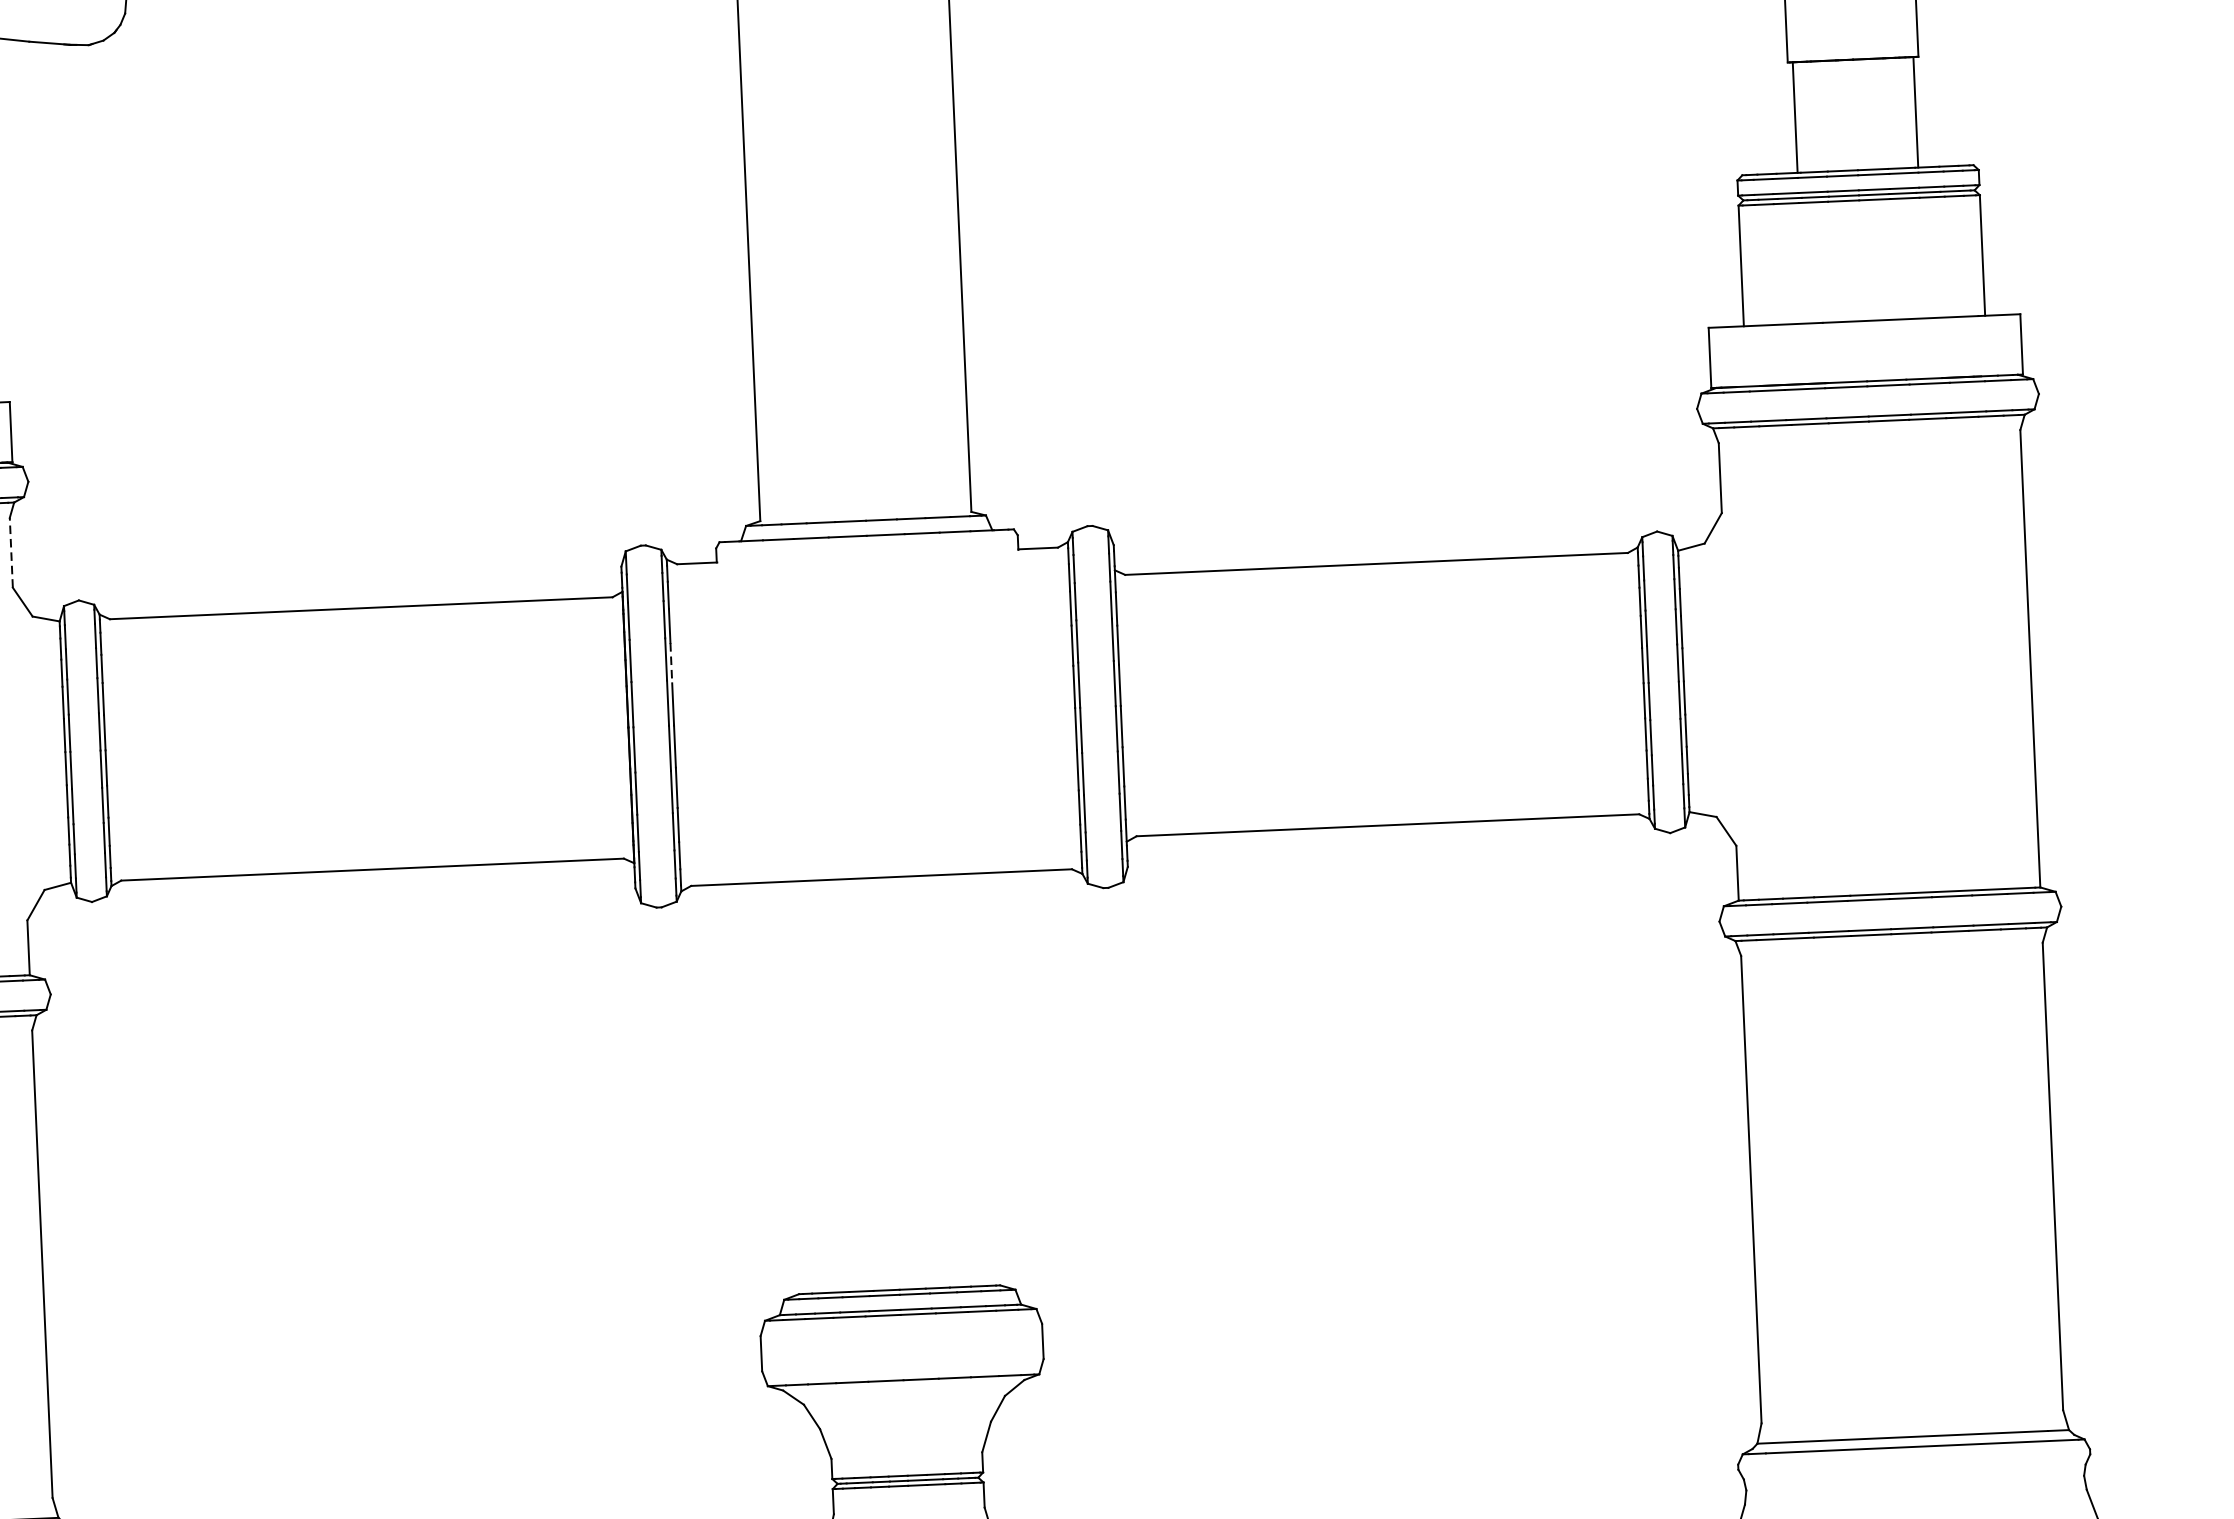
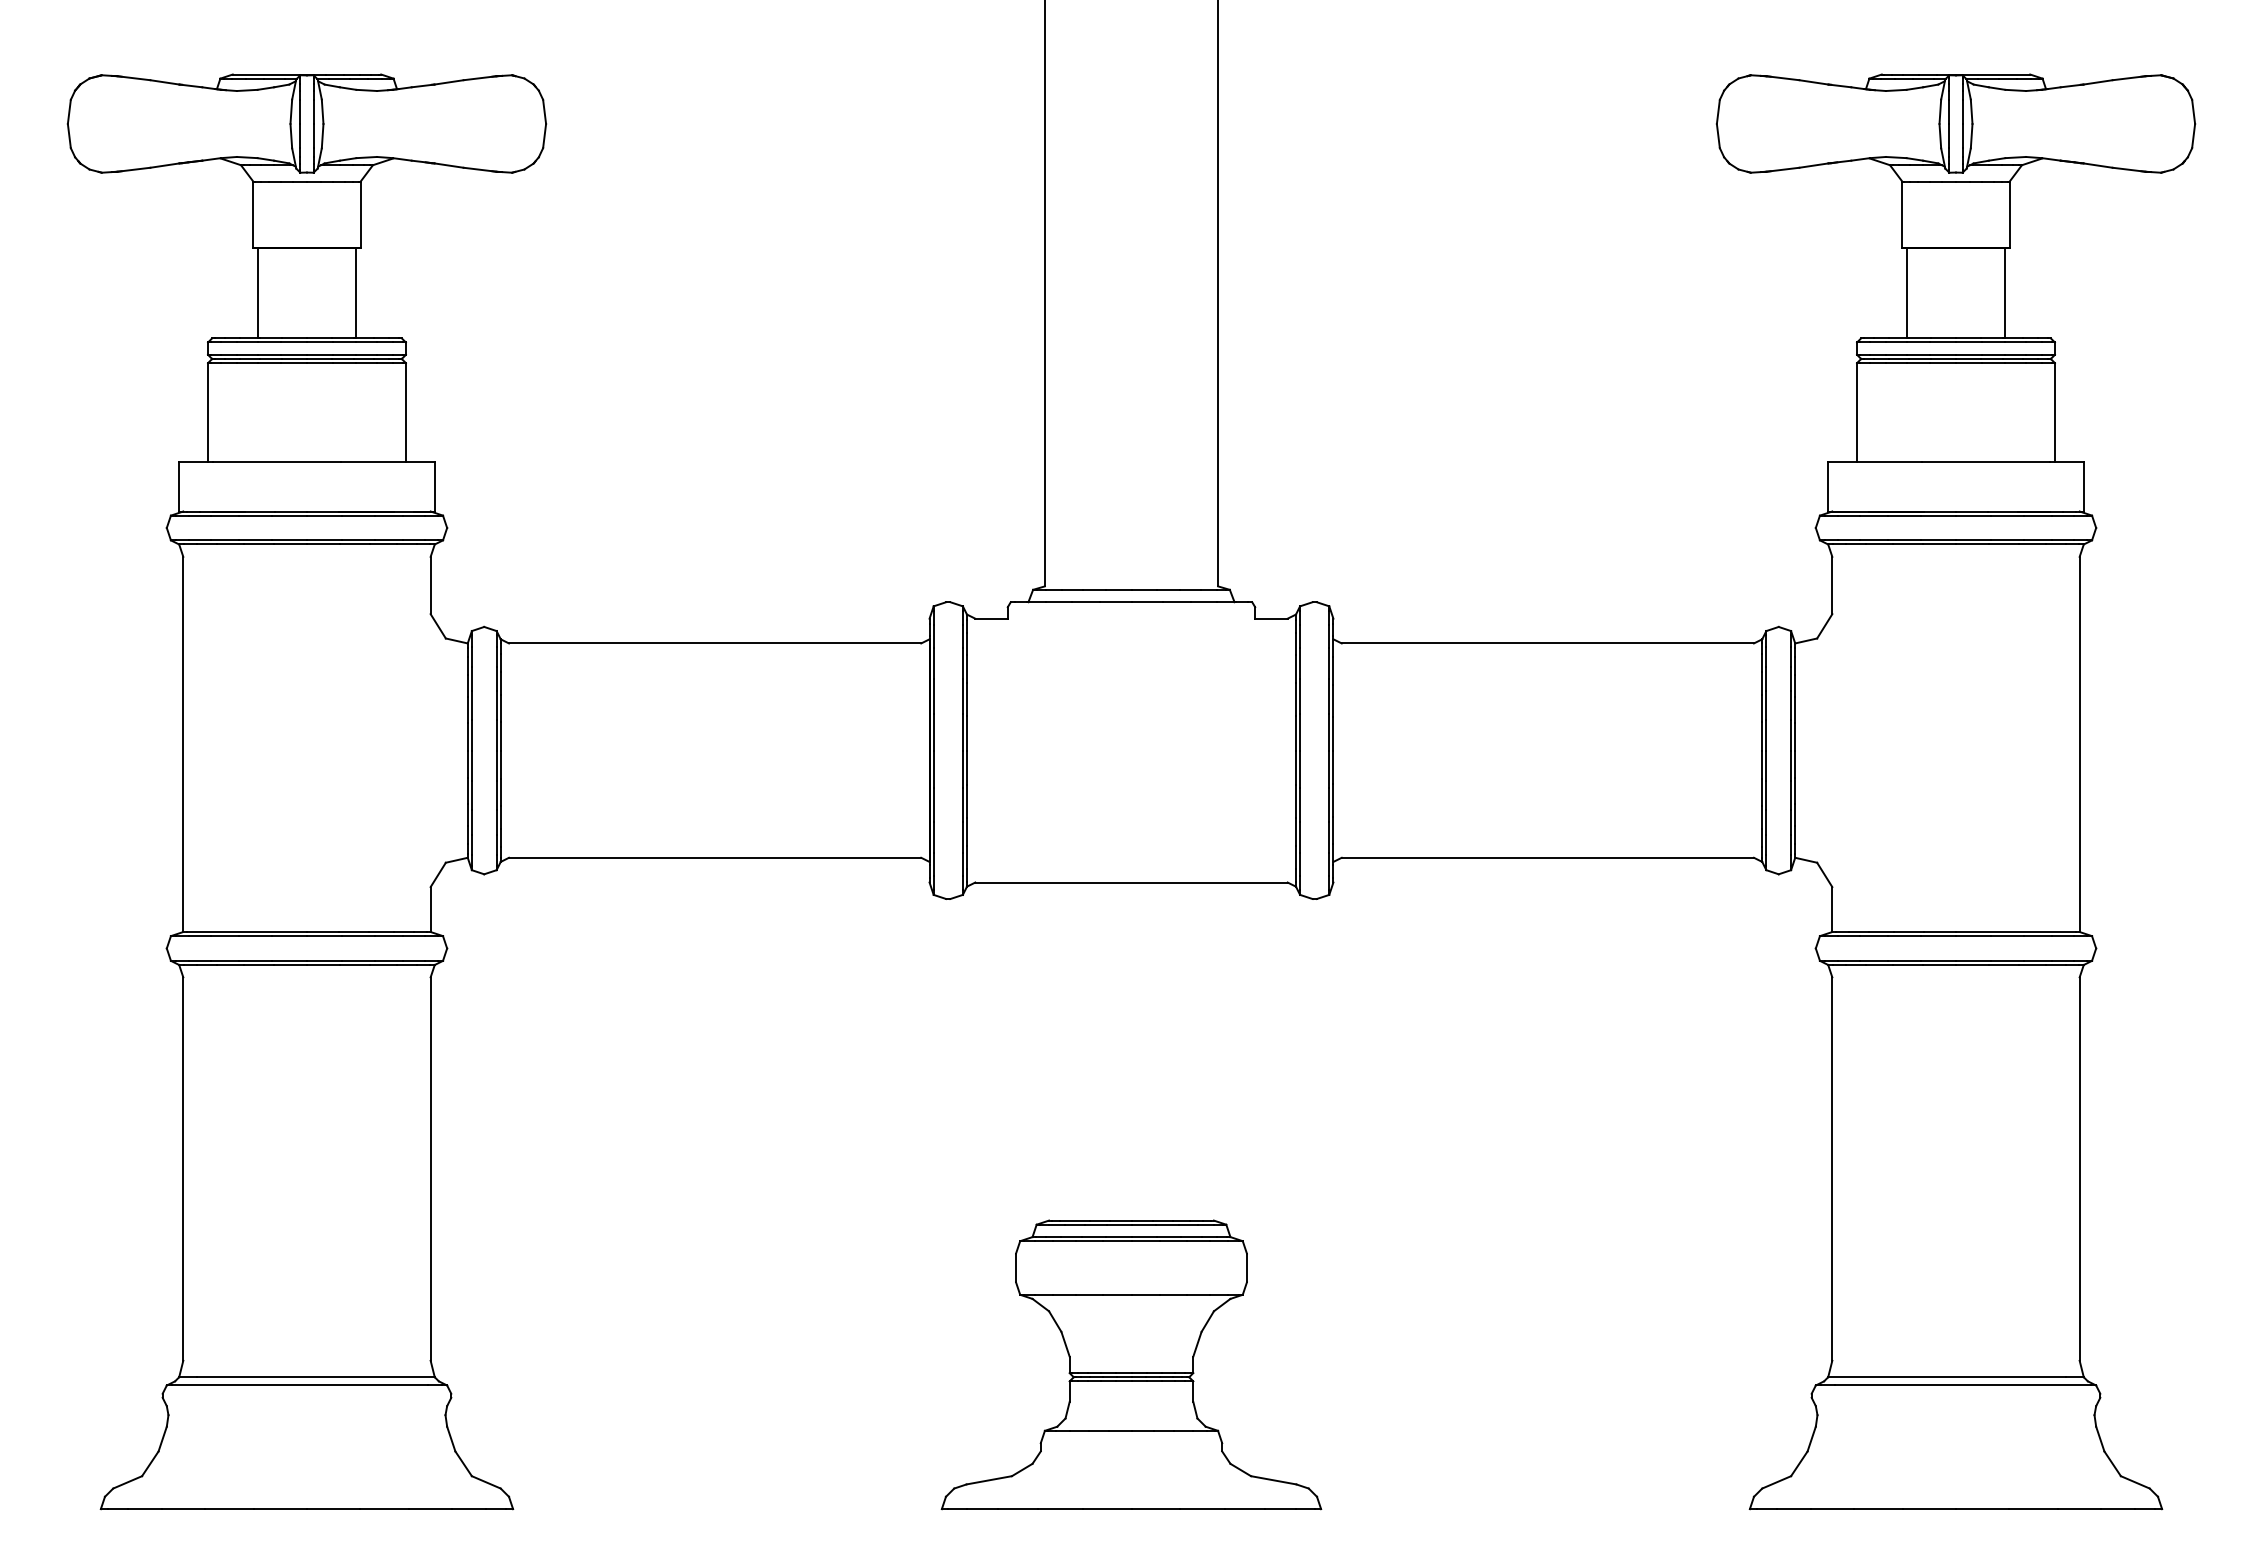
line: (11, 552) -> (430, 585), dashed -> solid
line: (671, 664) -> (967, 700), dashed -> solid

